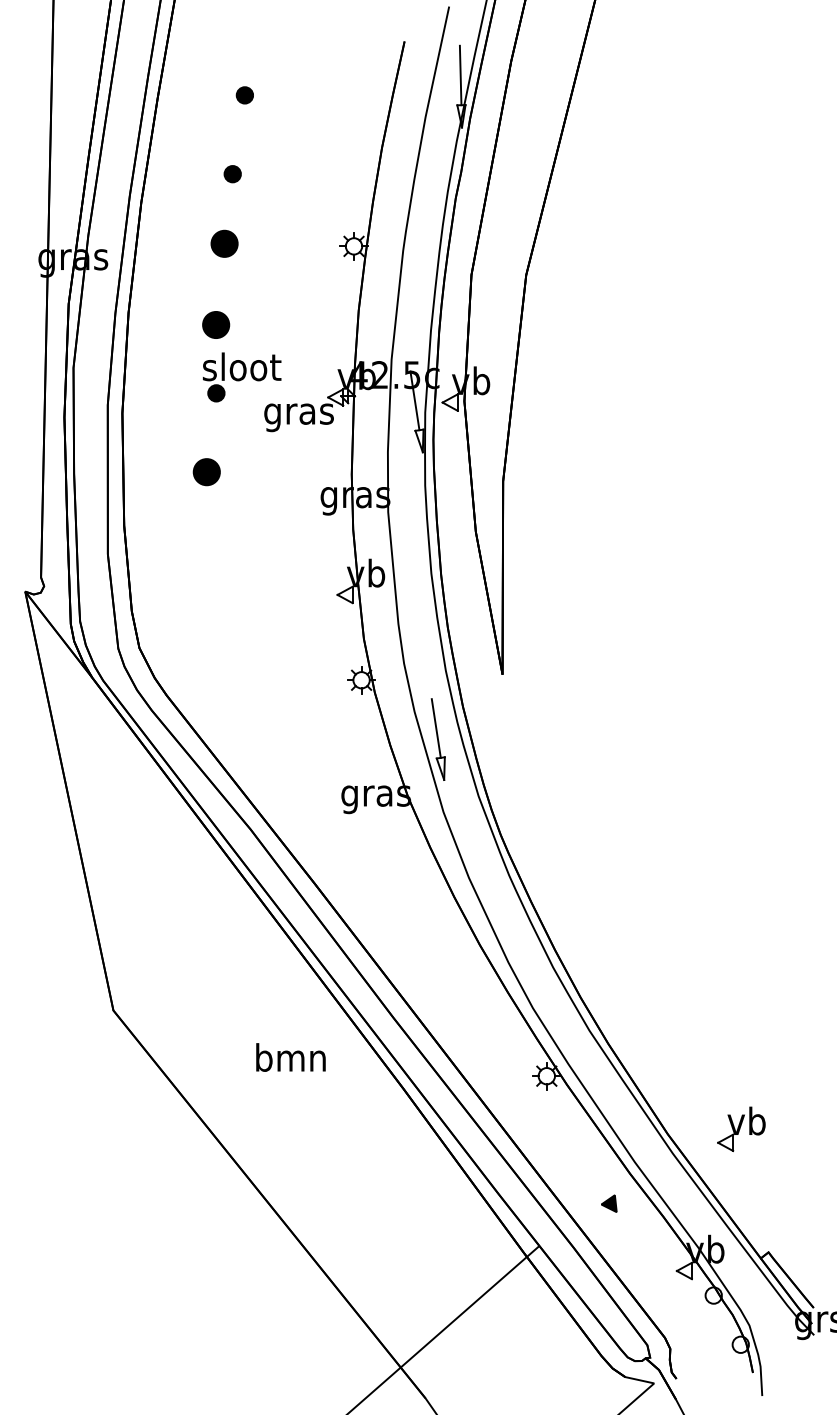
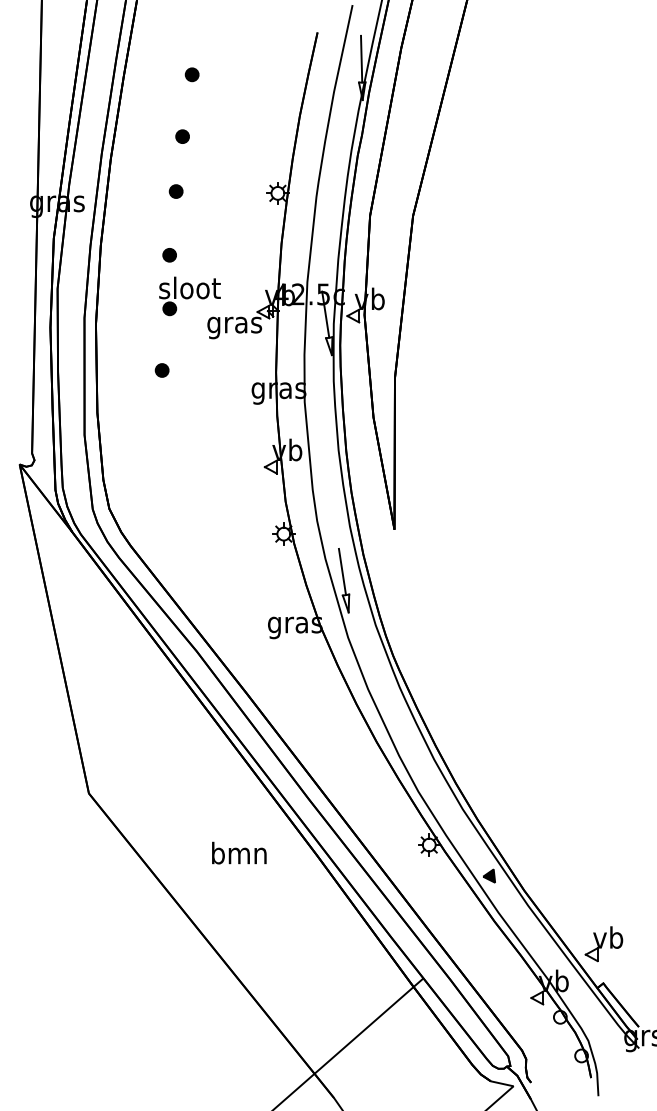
part: (224, 244) -> (176, 191), size x0.62
part: (216, 325) -> (169, 255), size x0.62
part: (206, 471) -> (162, 370), size x0.62
text: (290, 1057) -> (238, 853), moved
part: (741, 1128) -> (604, 943), moved
part: (609, 1203) -> (489, 875), moved

